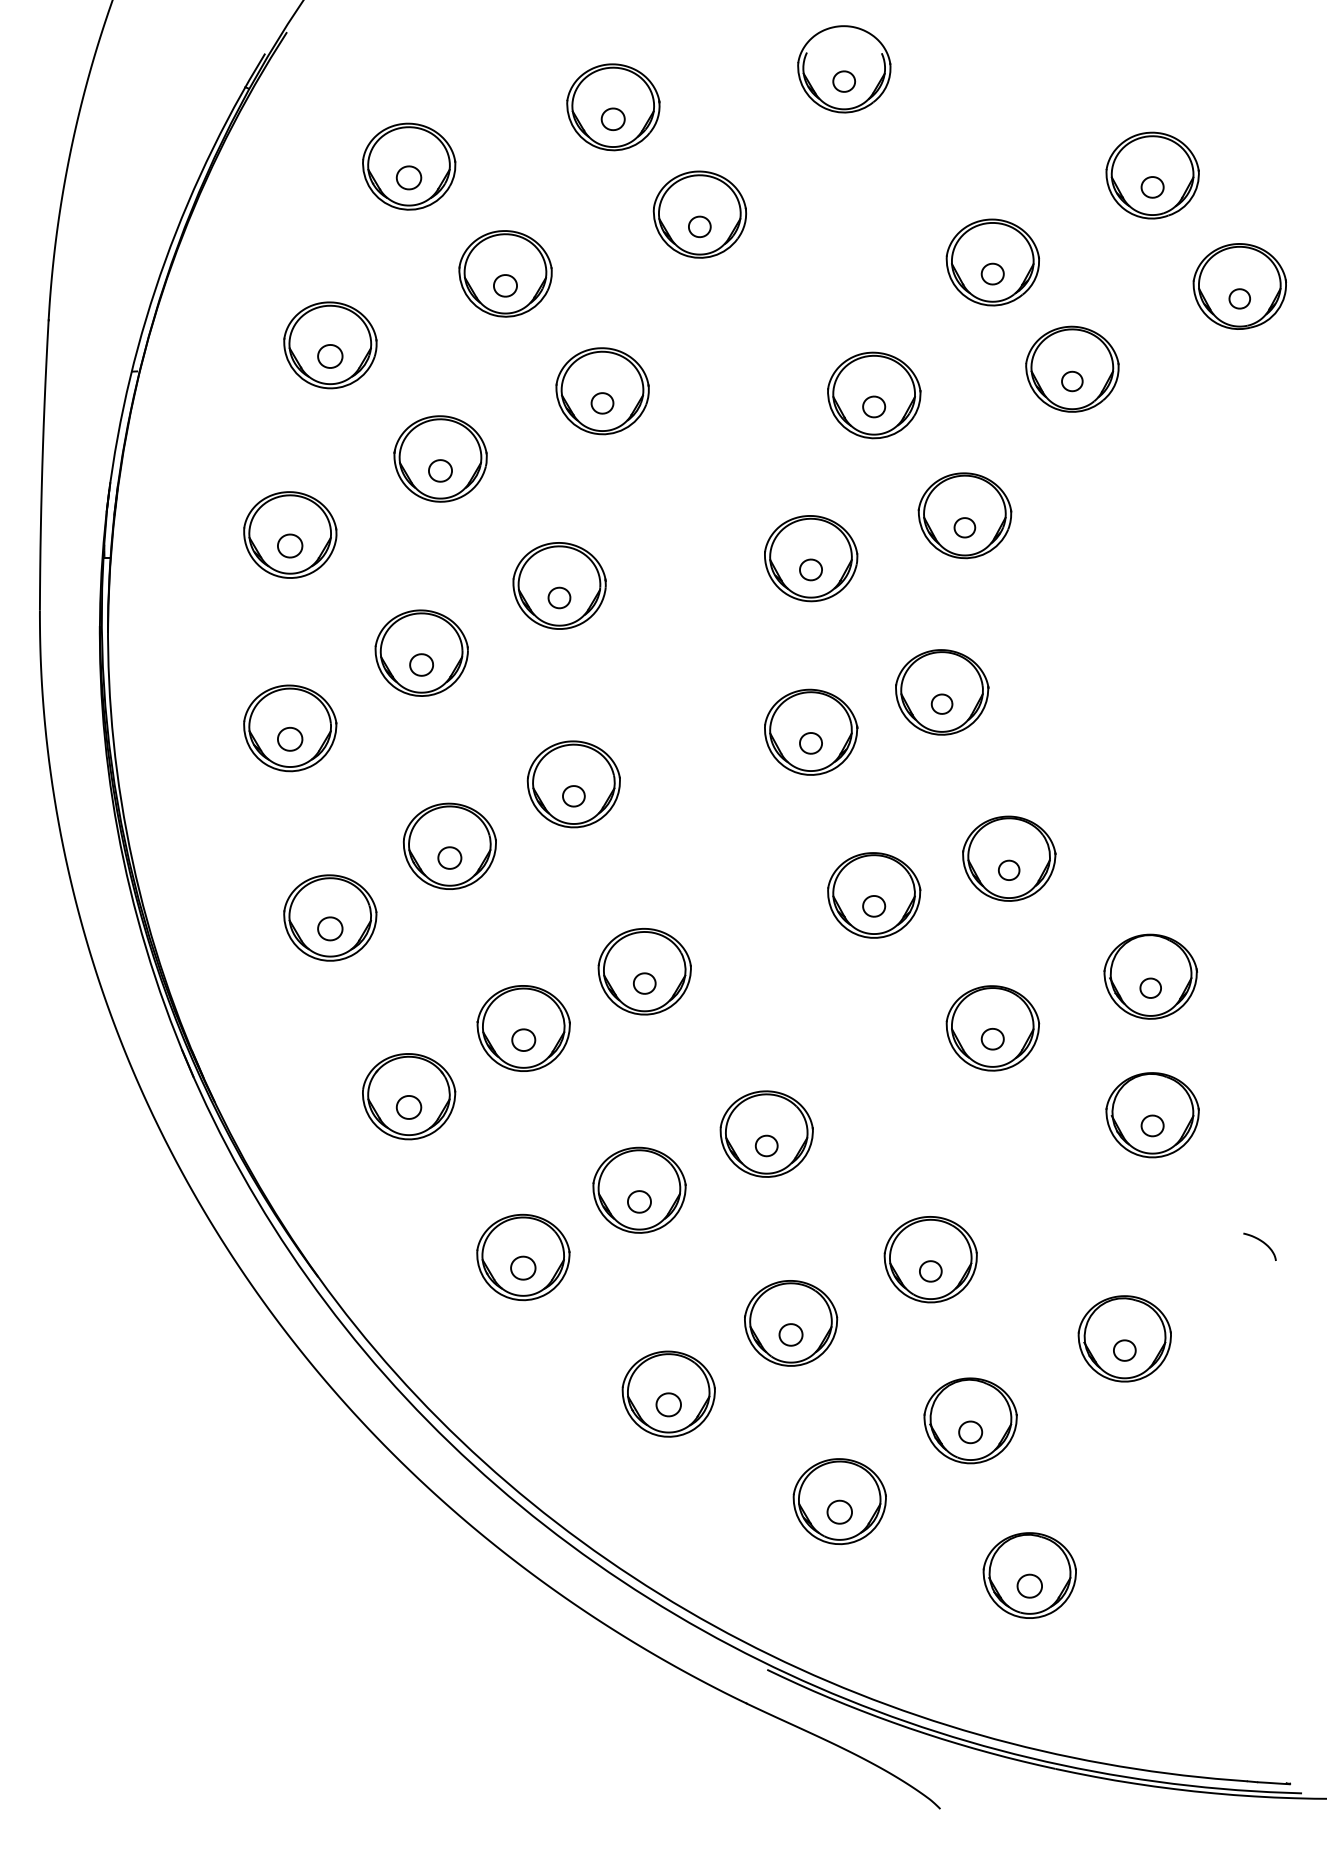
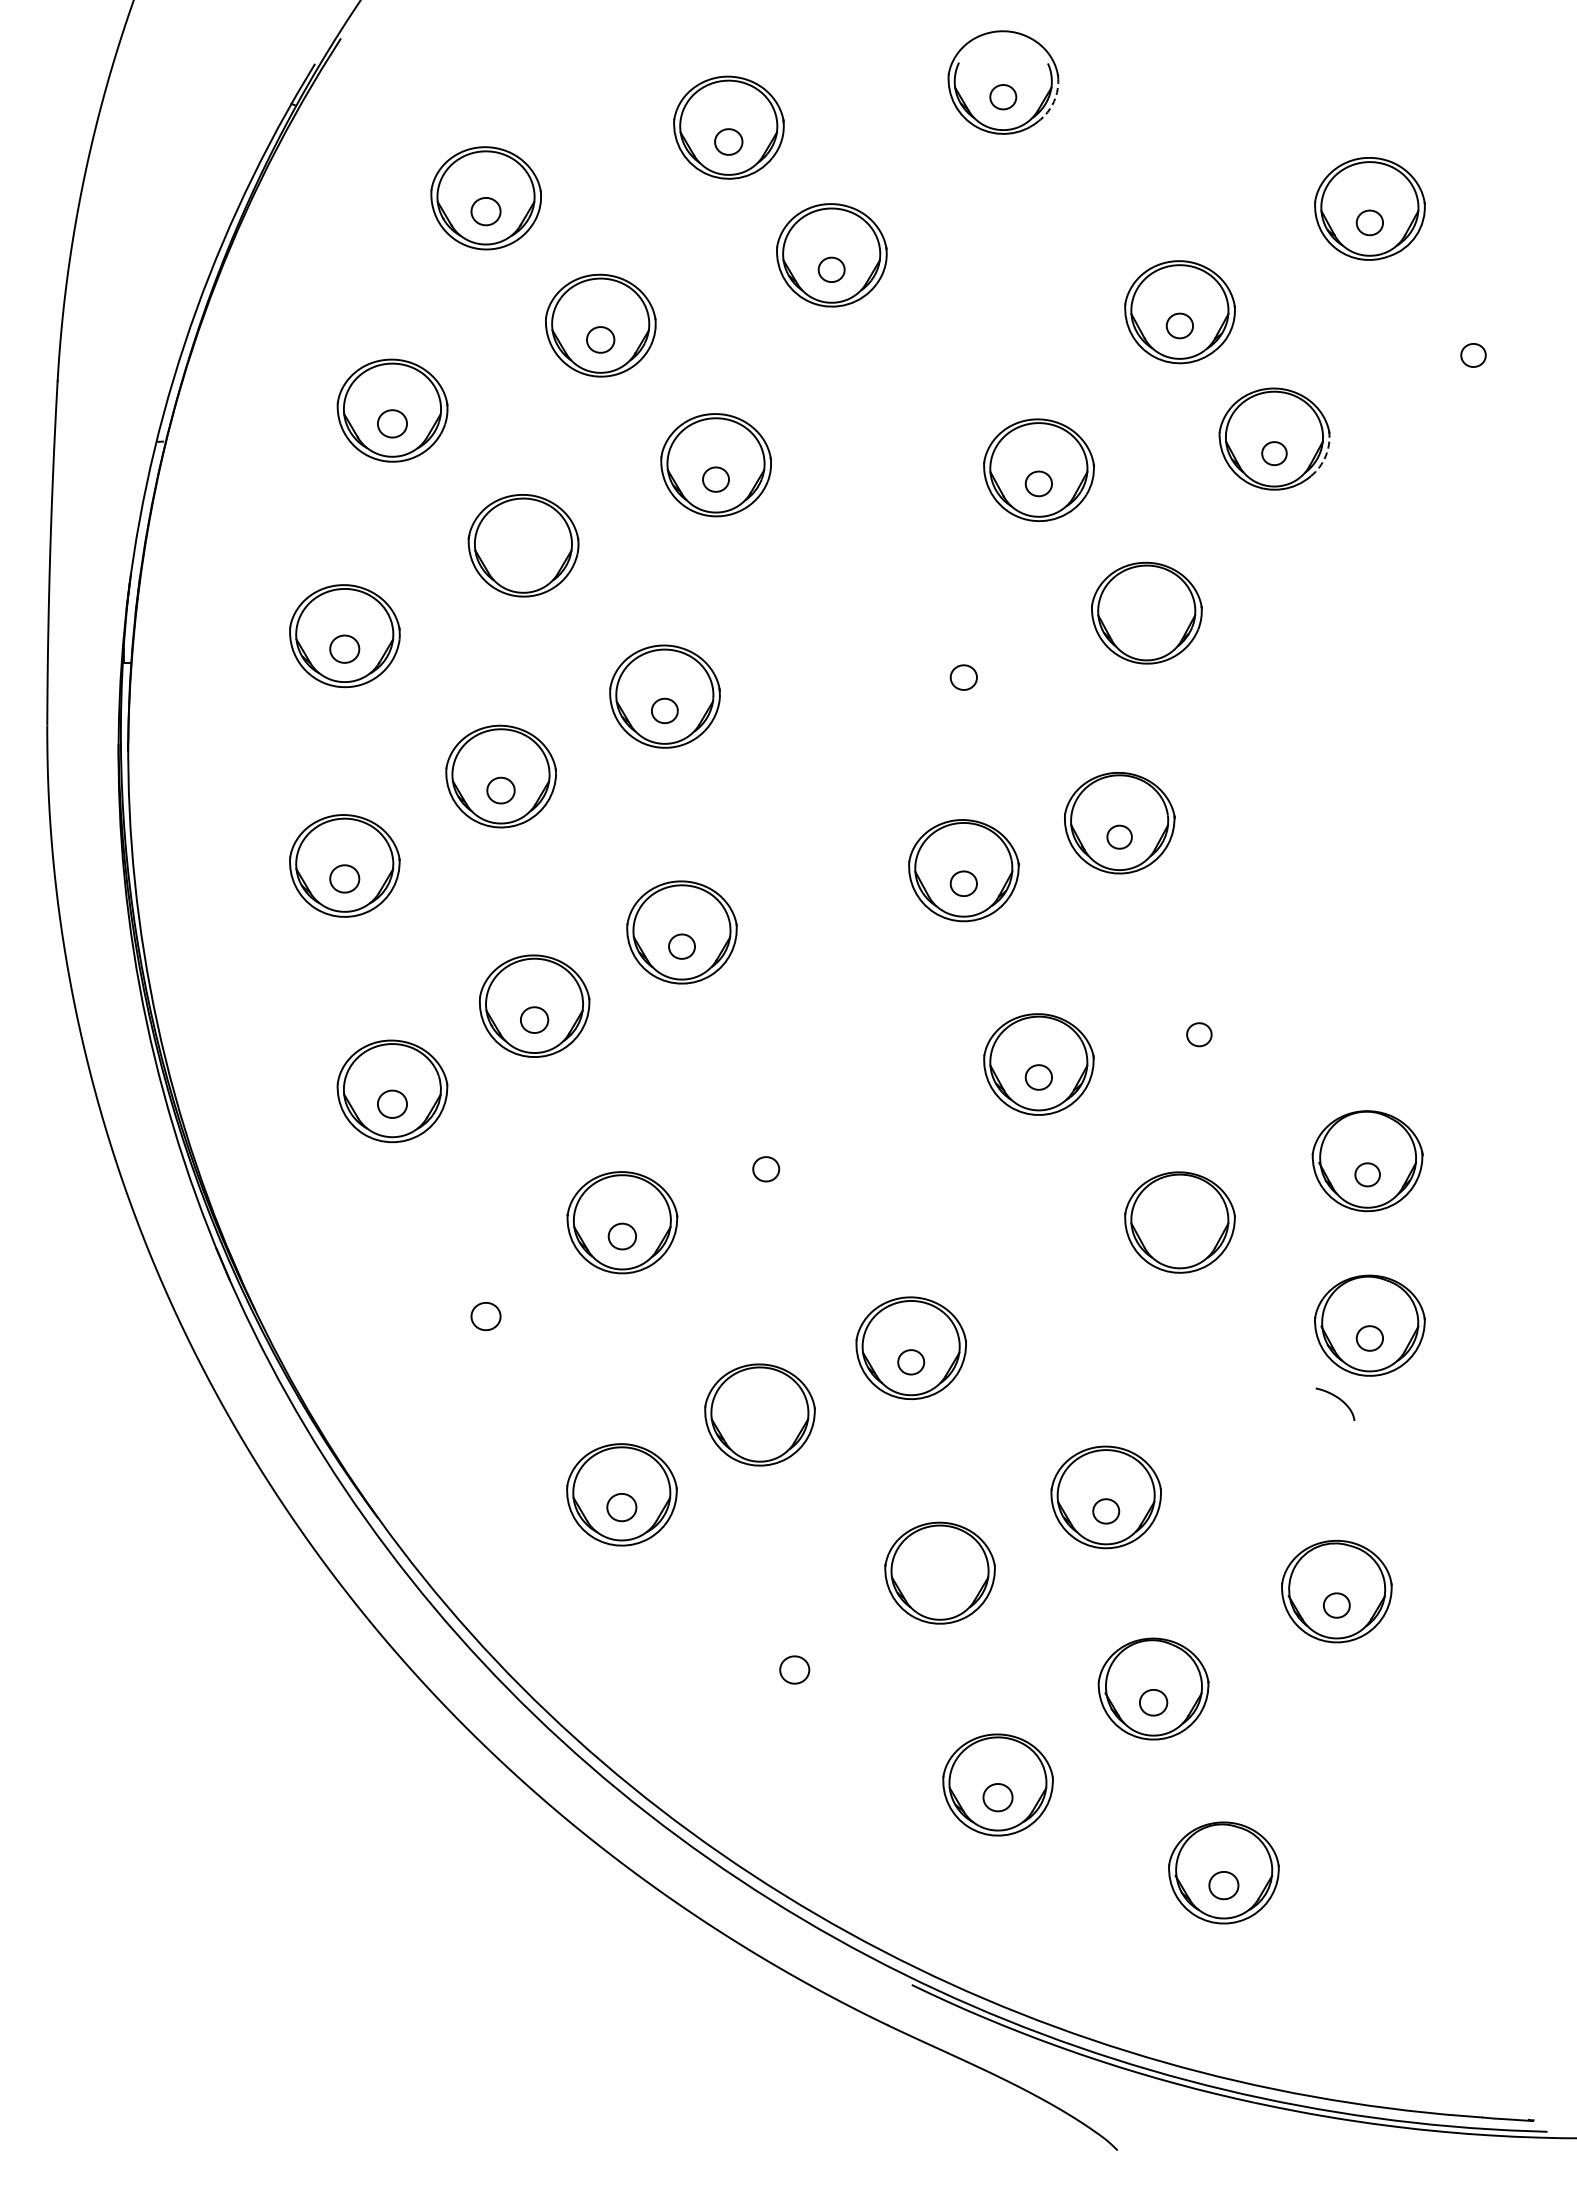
arc: (887, 85) -> (1054, 101), solid -> dashed
part: (1239, 286) -> (1473, 340), removed
arc: (1115, 383) -> (1325, 456), solid -> dashed
part: (439, 470) -> (522, 559), removed
part: (964, 527) -> (1146, 627), removed
part: (810, 558) -> (963, 663), removed
part: (1009, 858) -> (1199, 1020), removed
part: (644, 971) -> (765, 1154), removed
part: (992, 1039) -> (1179, 1235), removed
part: (408, 1096) -> (485, 1303), removed
part: (639, 1201) -> (759, 1428), removed
curve: (1262, 1242) -> (1338, 1399), moved
part: (790, 1334) -> (939, 1586), removed
part: (668, 1393) -> (794, 1656), removed

